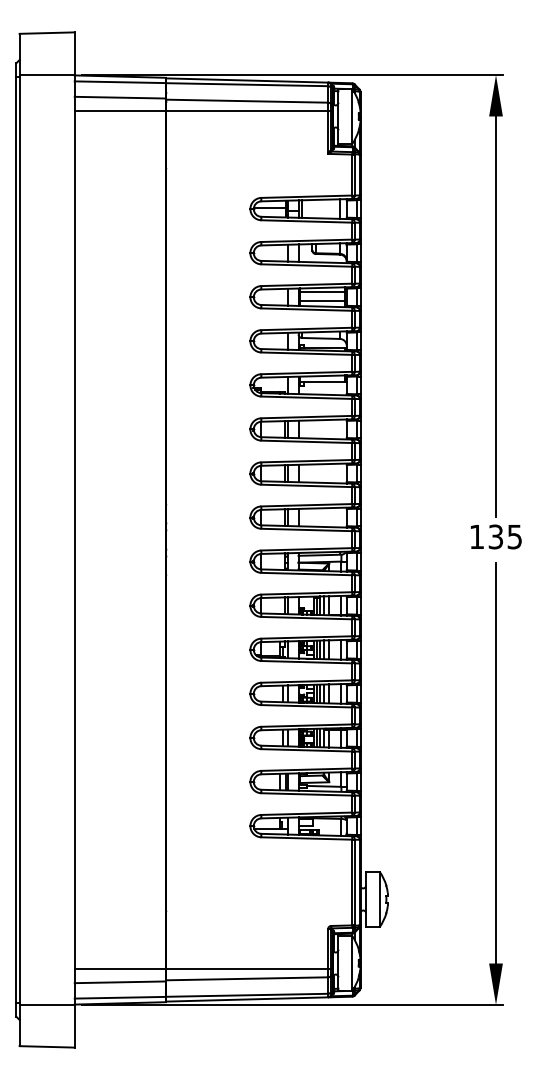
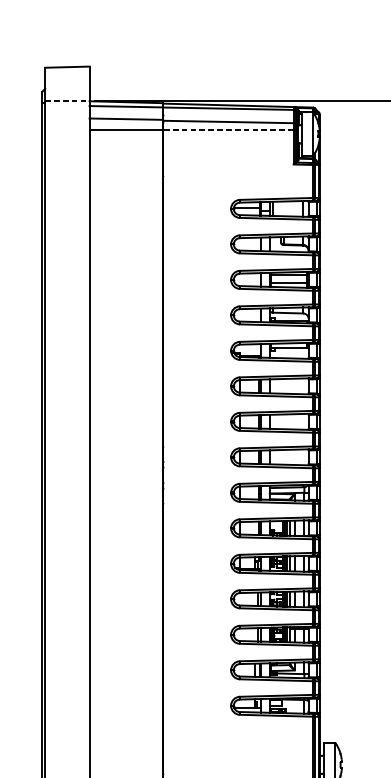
line: (47, 75) -> (67, 101), solid -> dashed
line: (247, 111) -> (228, 130), solid -> dashed

